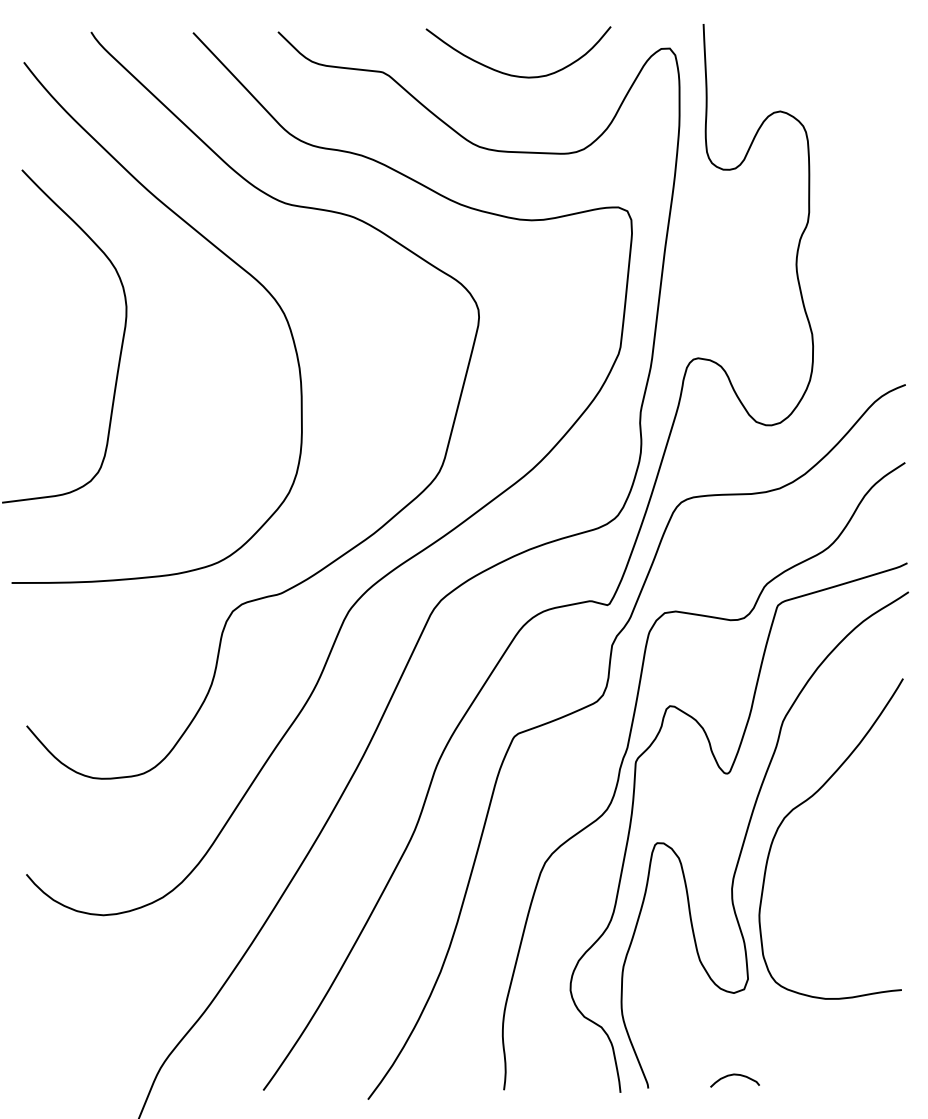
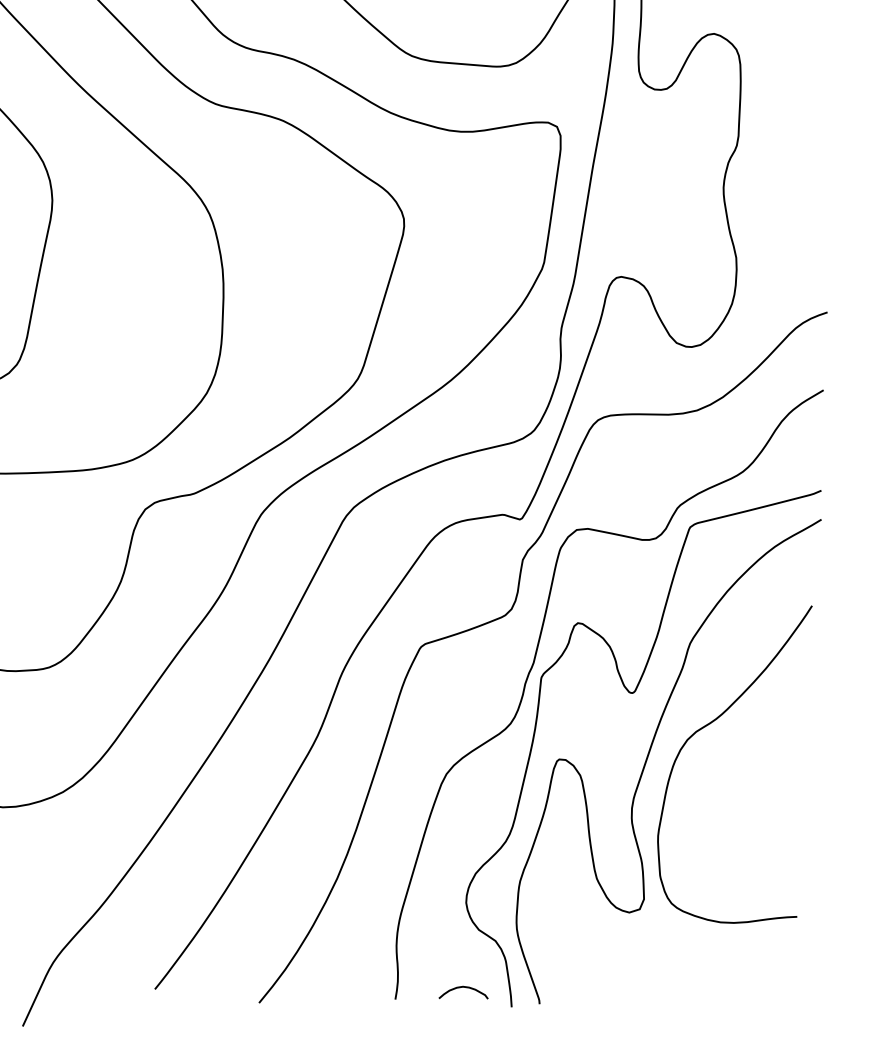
curve: (734, 1075) -> (463, 987), moved

